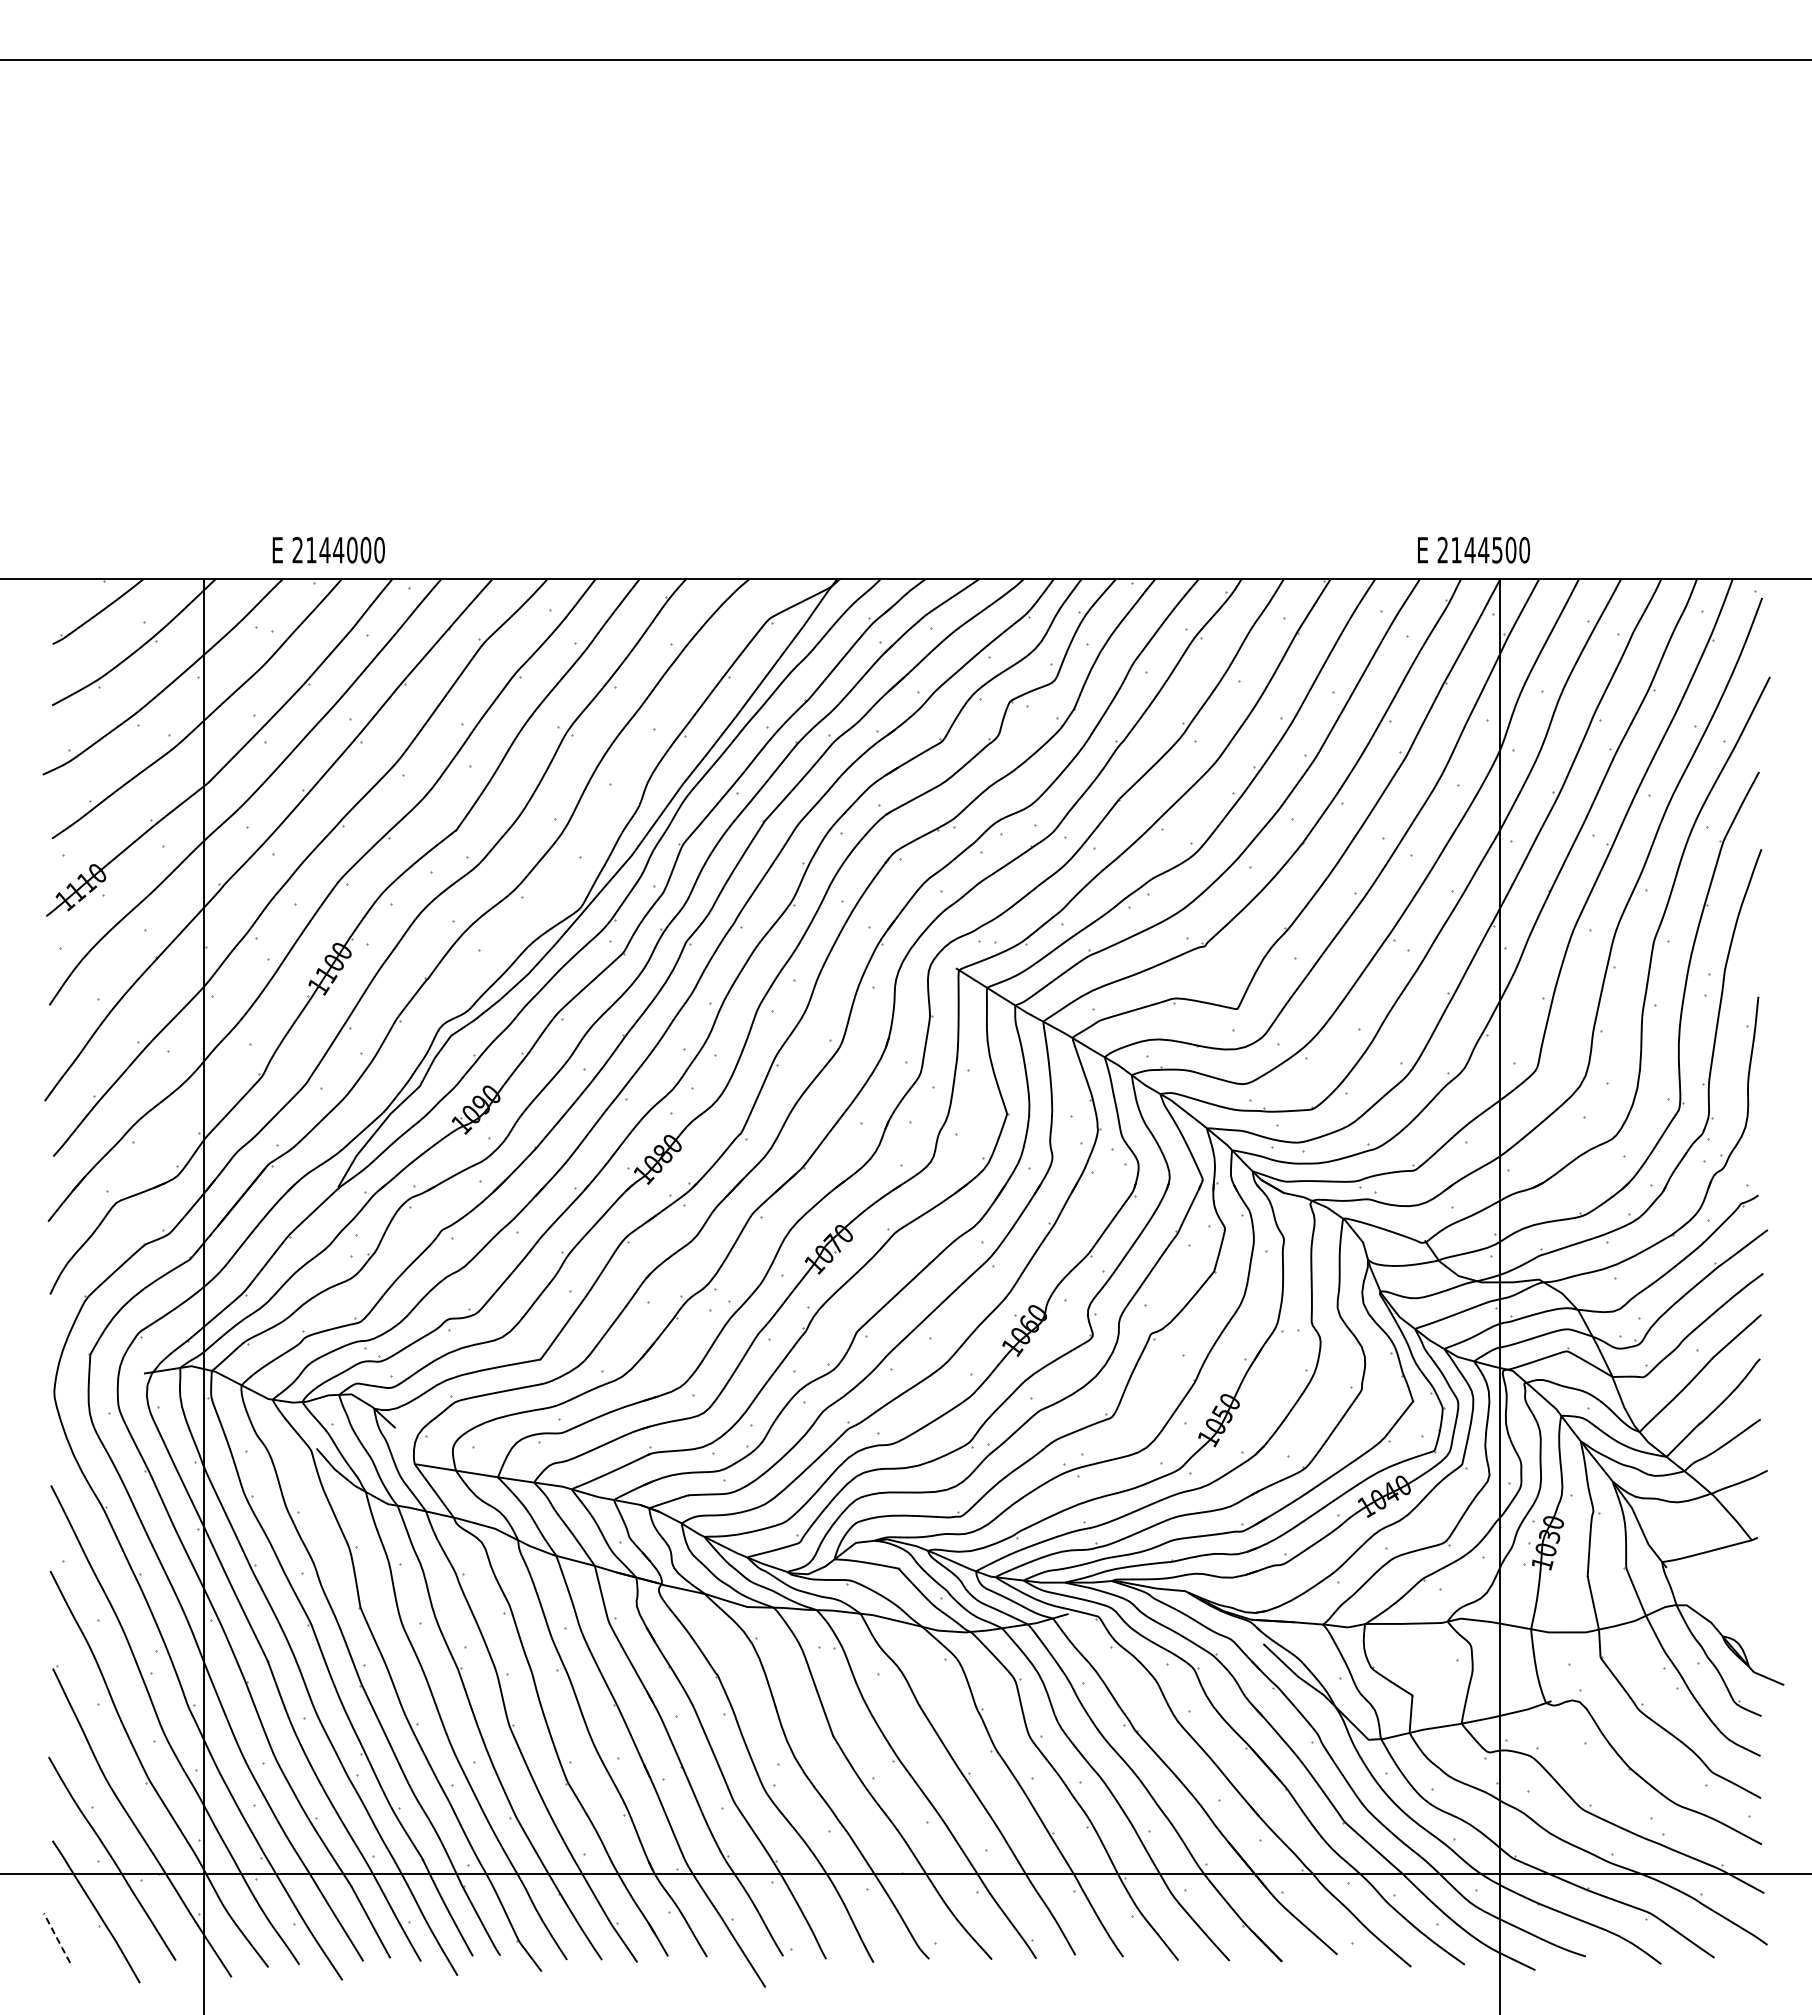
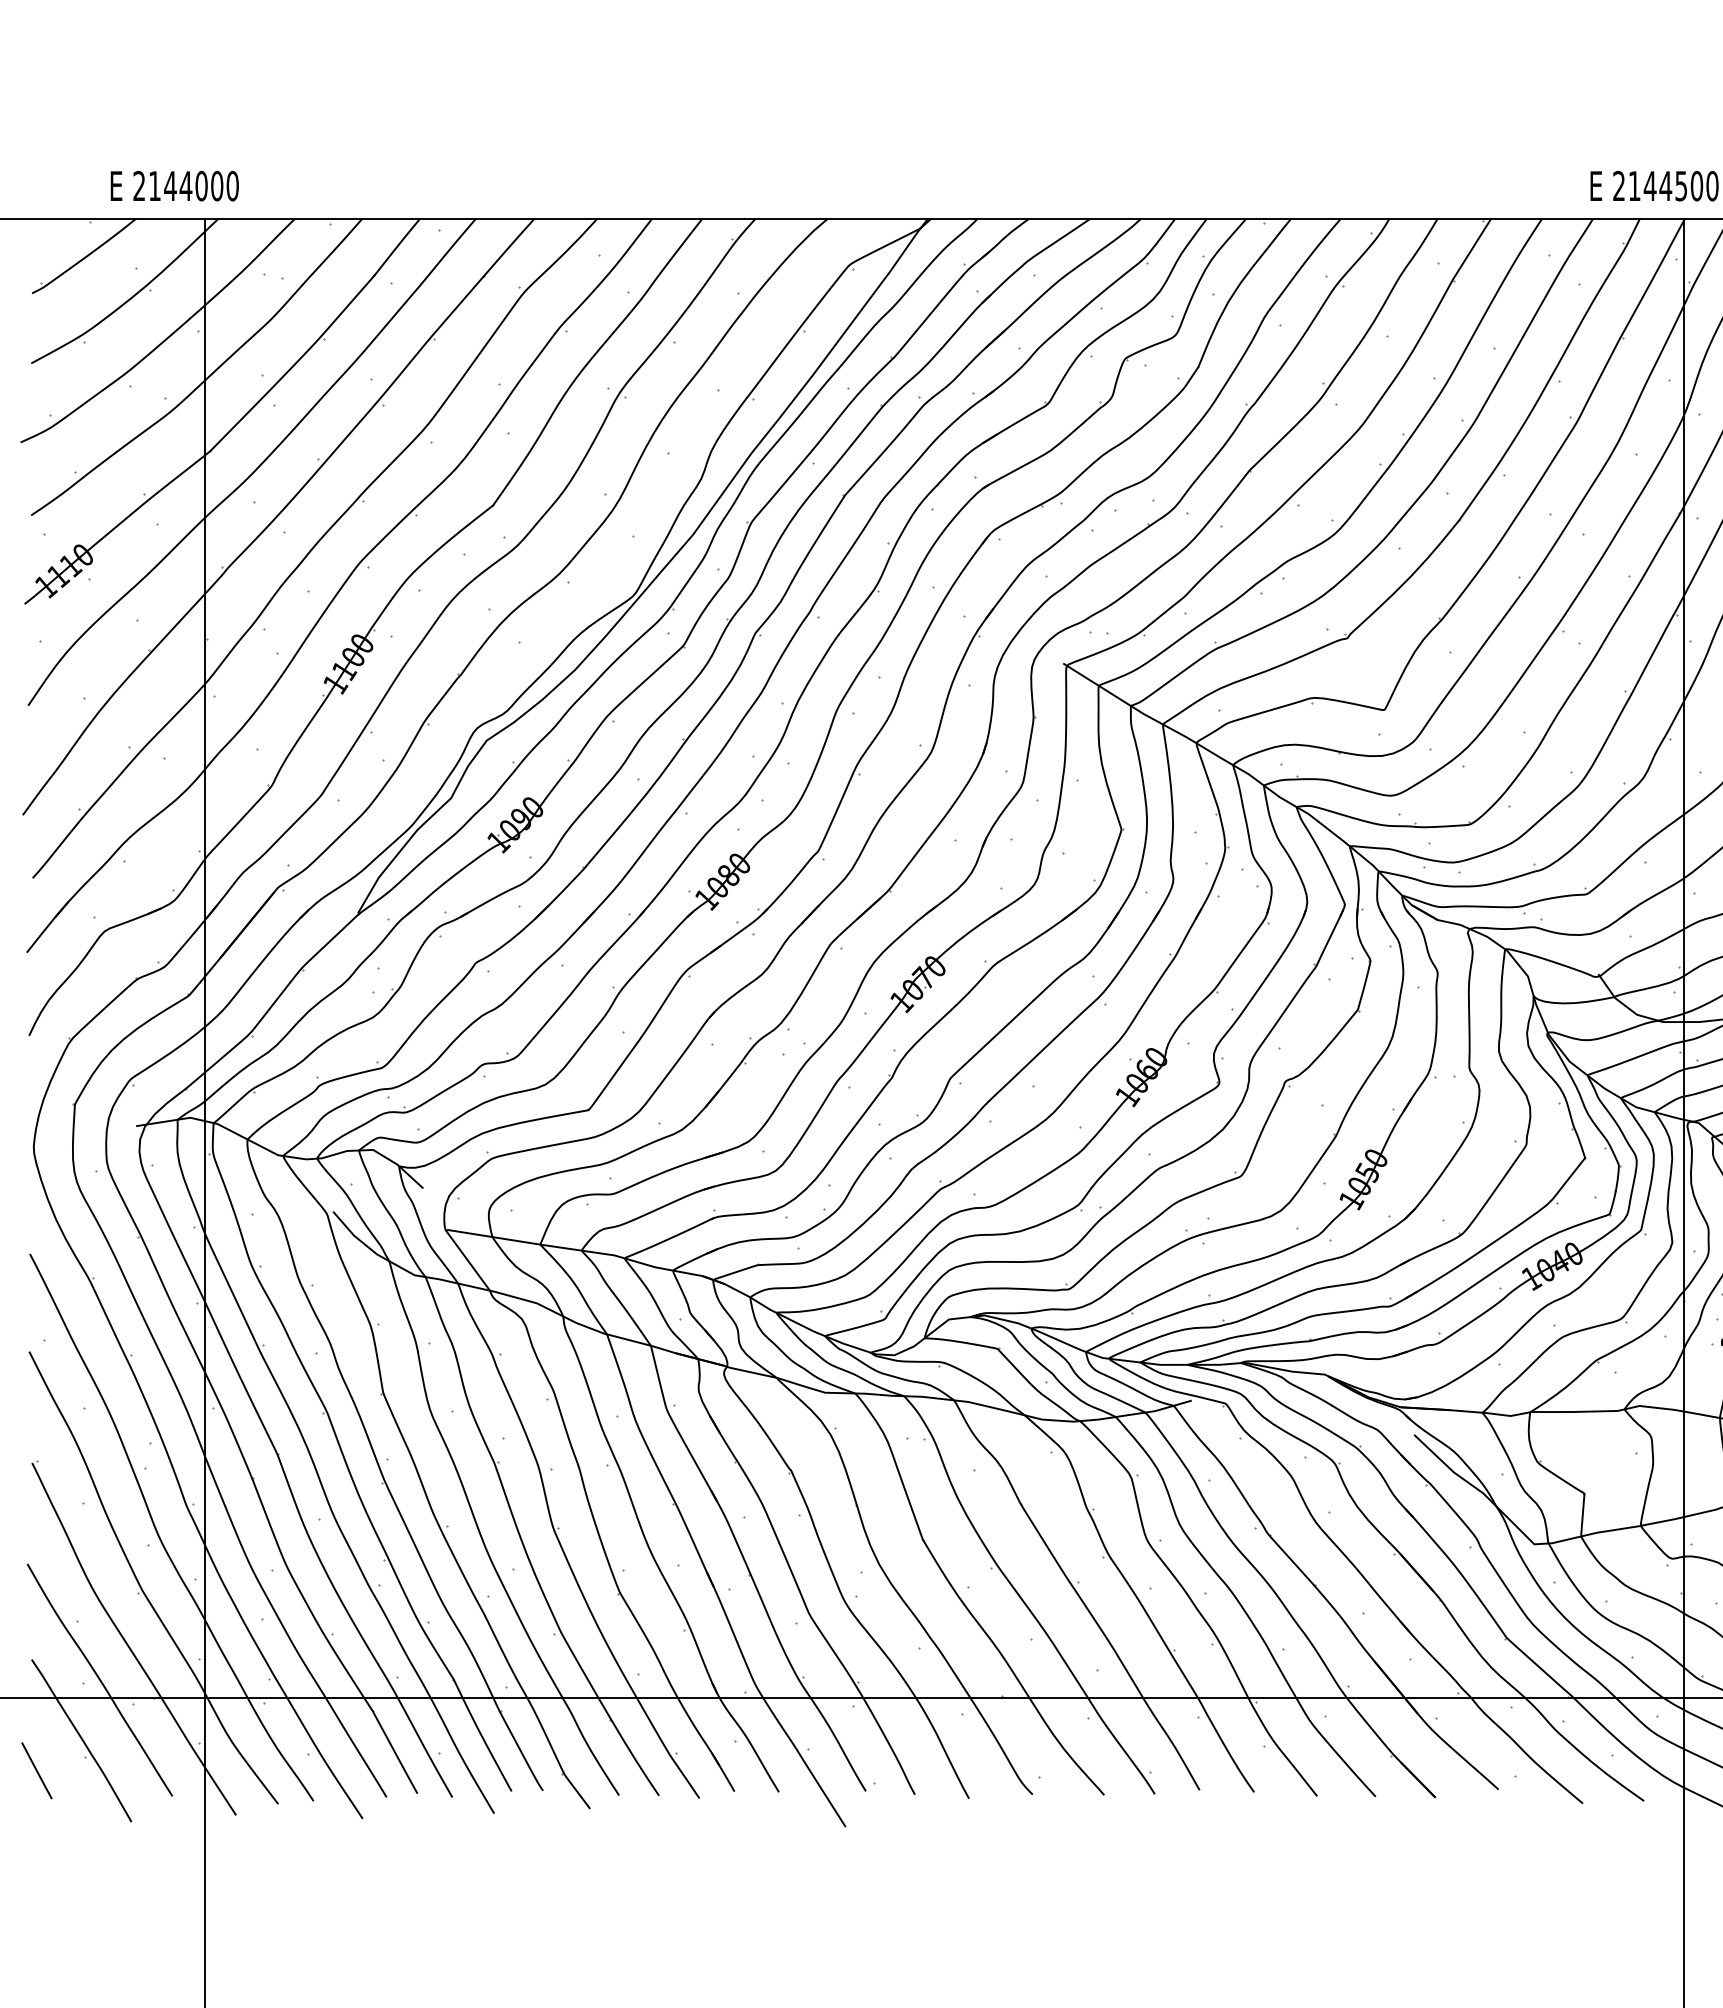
text: (328, 549) -> (174, 185), moved
line: (57, 1938) -> (37, 1771), dashed -> solid

